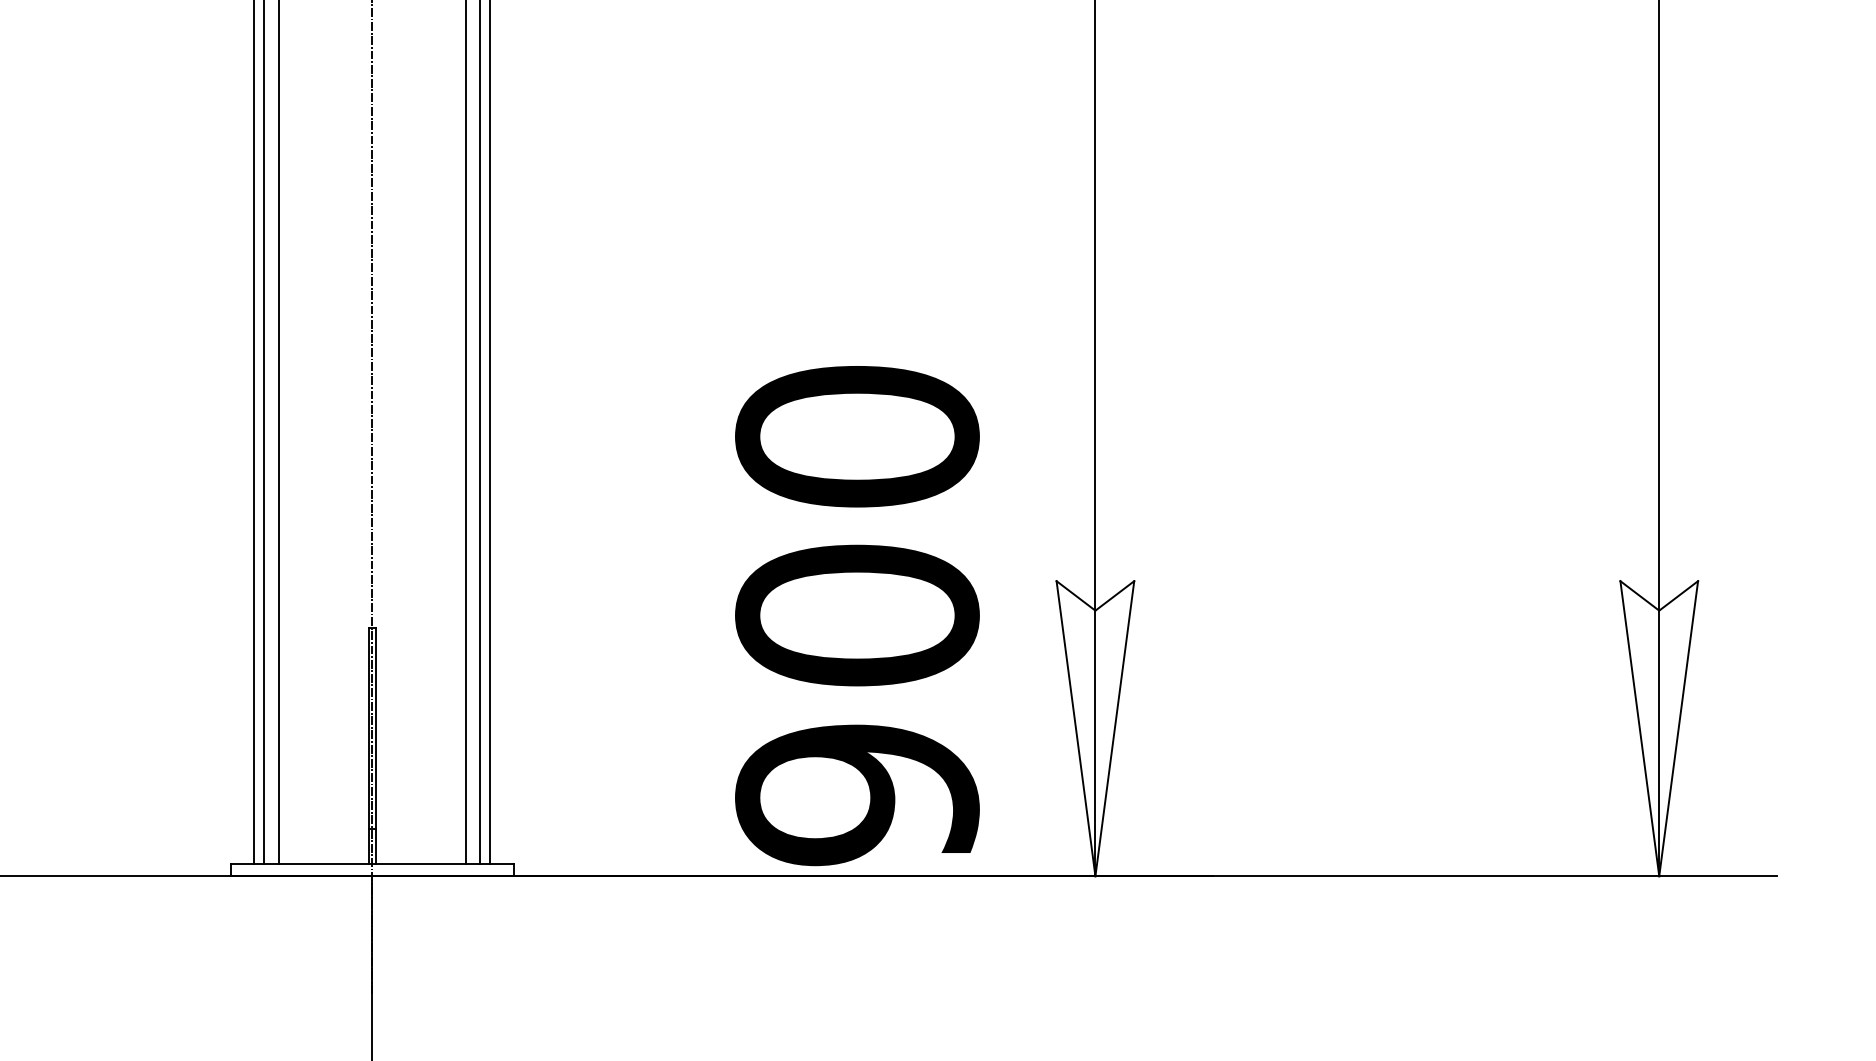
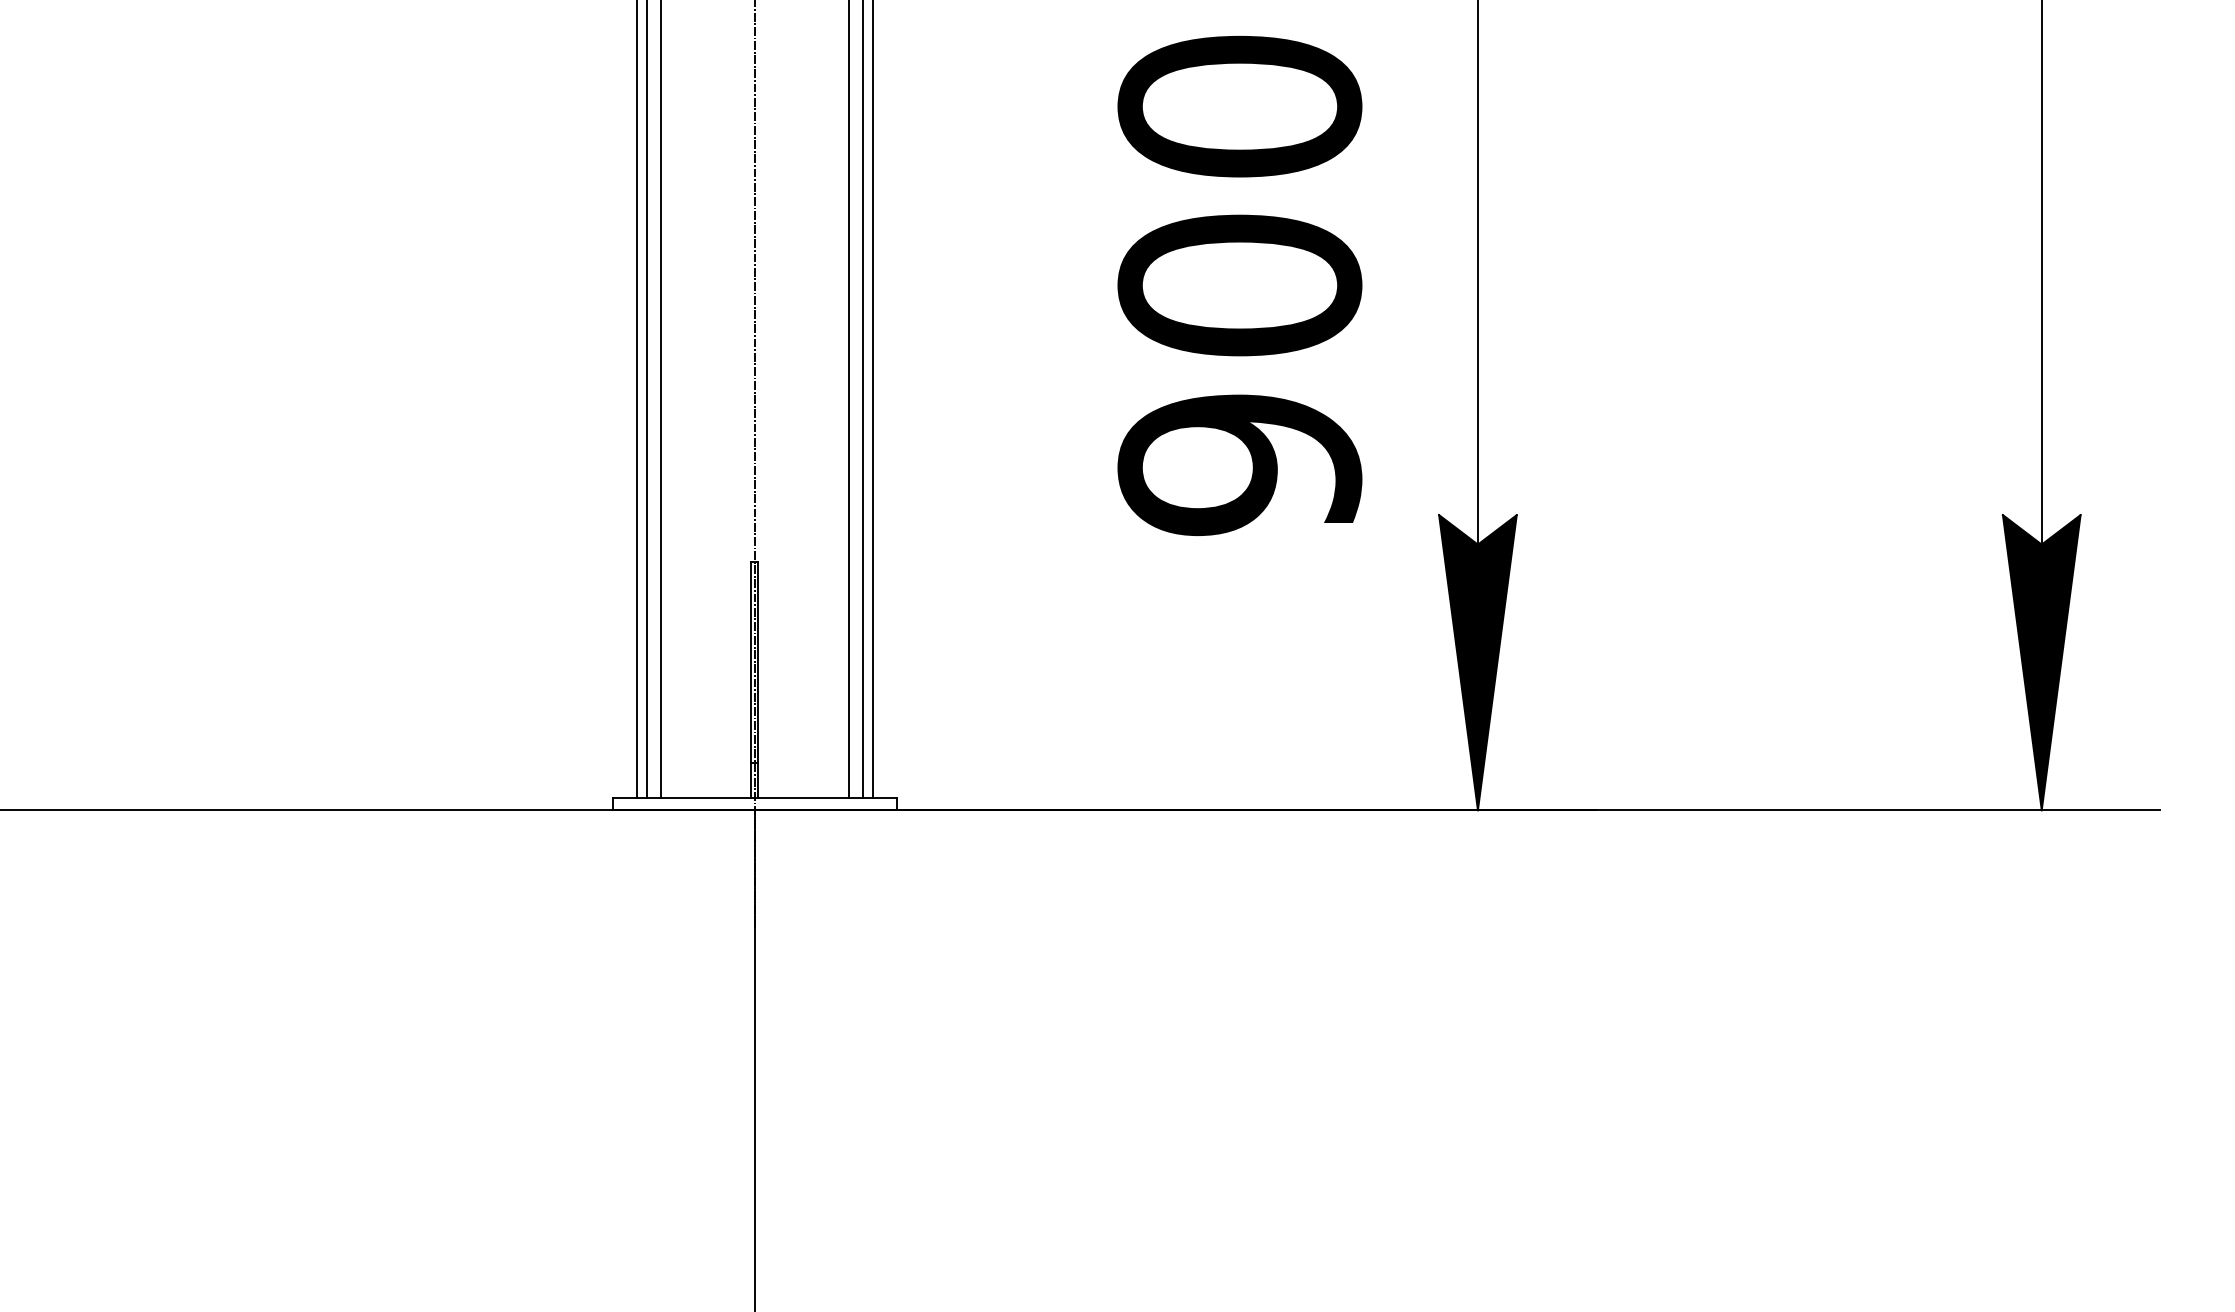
text: (856, 615) -> (1239, 285), moved
fill: (1094, 728) -> (1477, 662), added
fill: (1658, 728) -> (2041, 662), added

